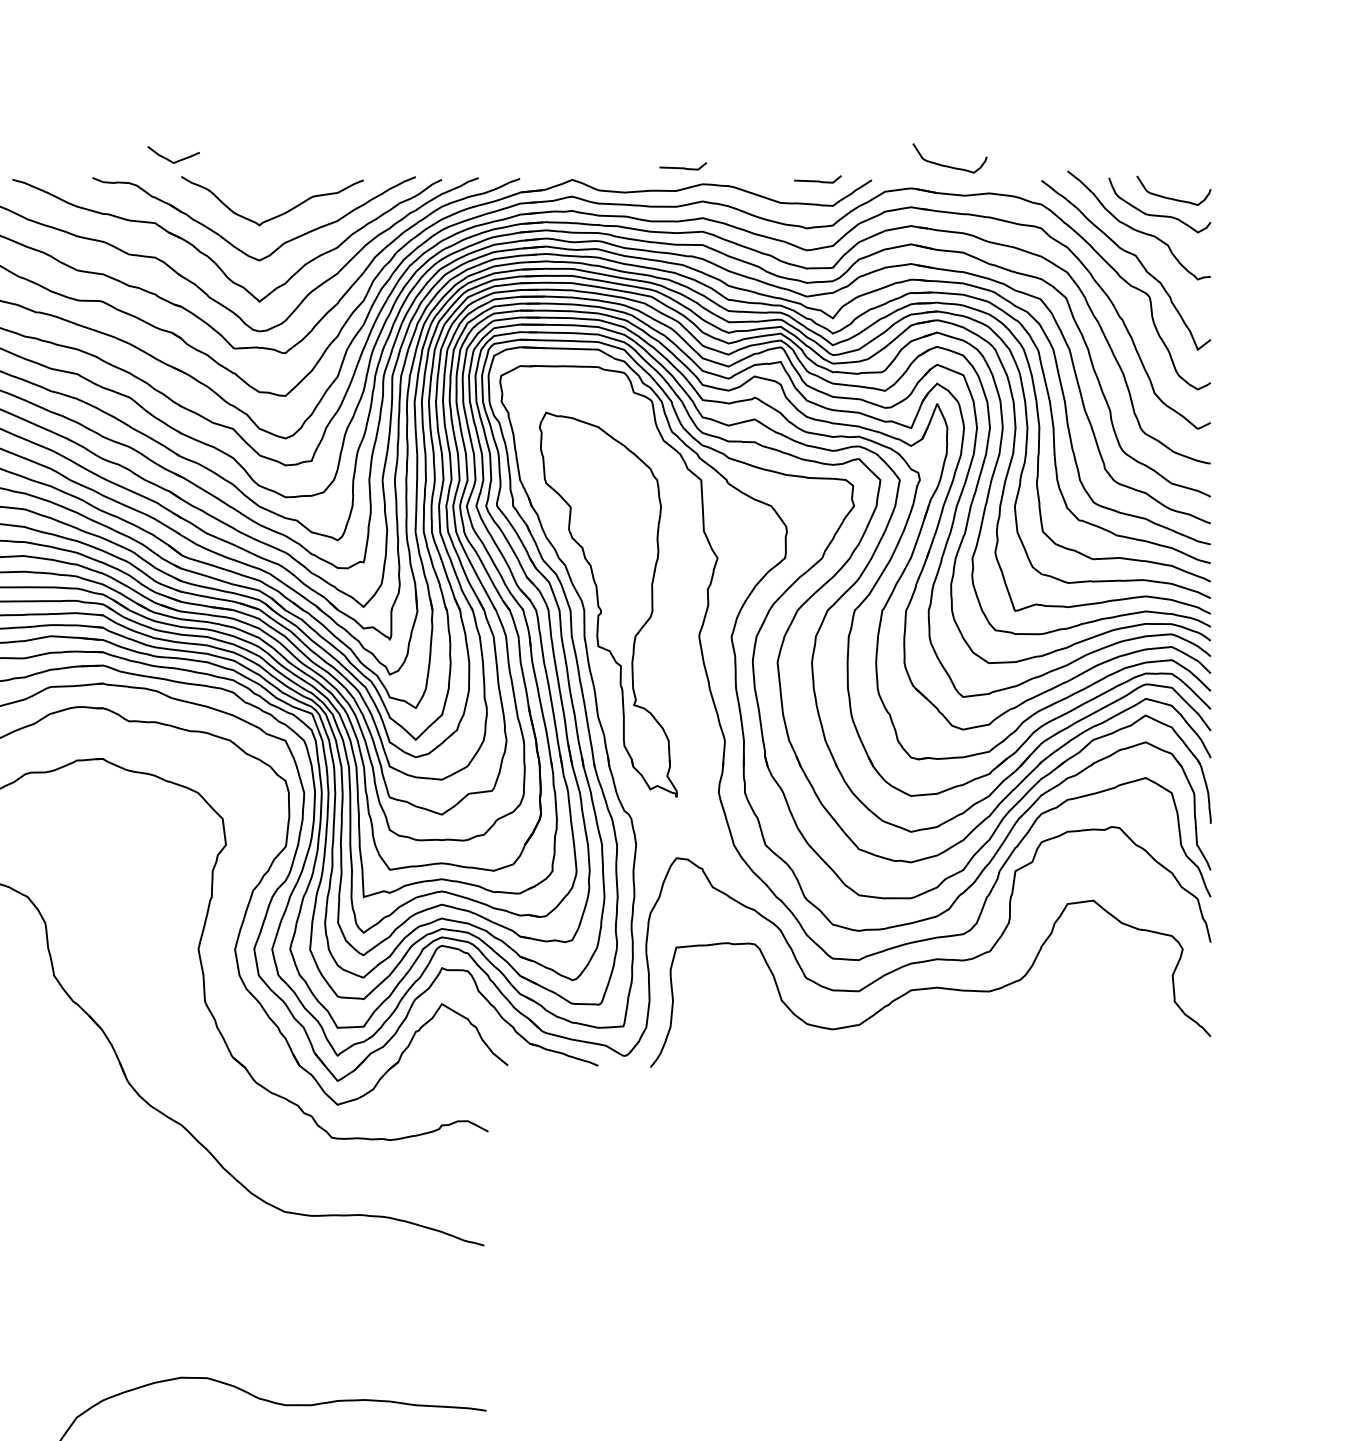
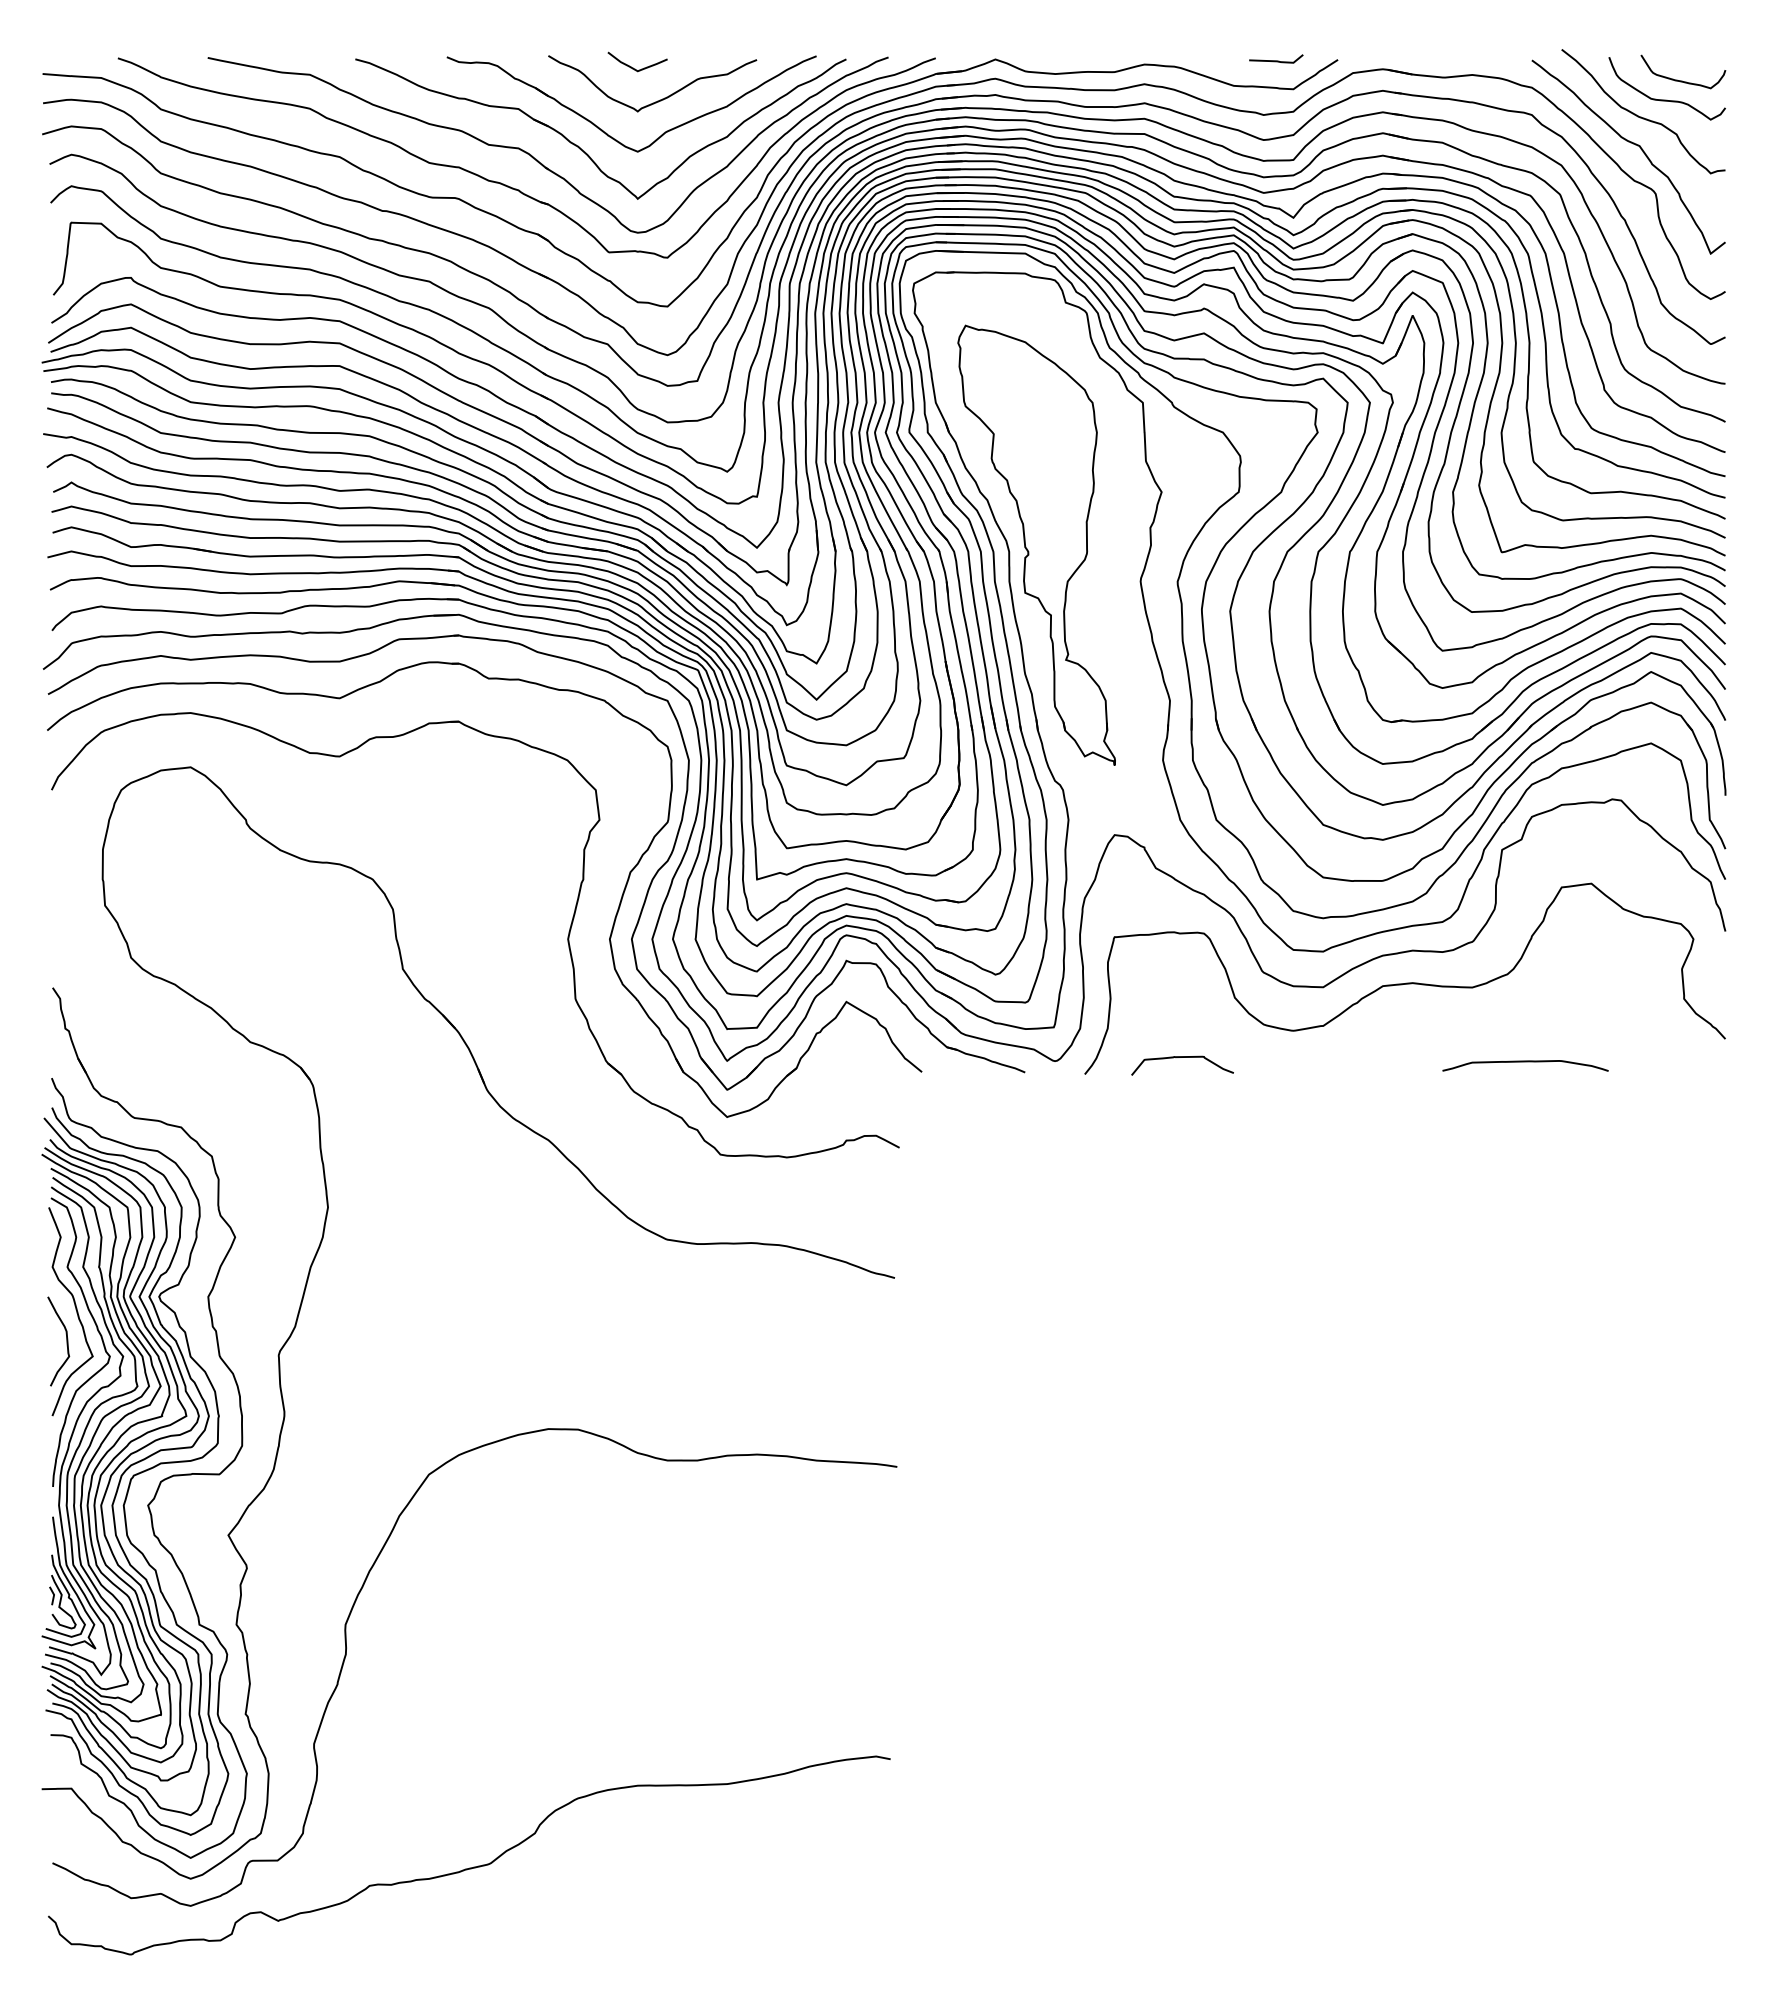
curve: (170, 159) -> (633, 67), moved
curve: (949, 165) -> (1426, 43), removed
curve: (683, 167) -> (1122, 45), removed
curve: (735, 1052) -> (1182, 1057), added
curve: (1035, 1057) -> (1525, 1062), added

